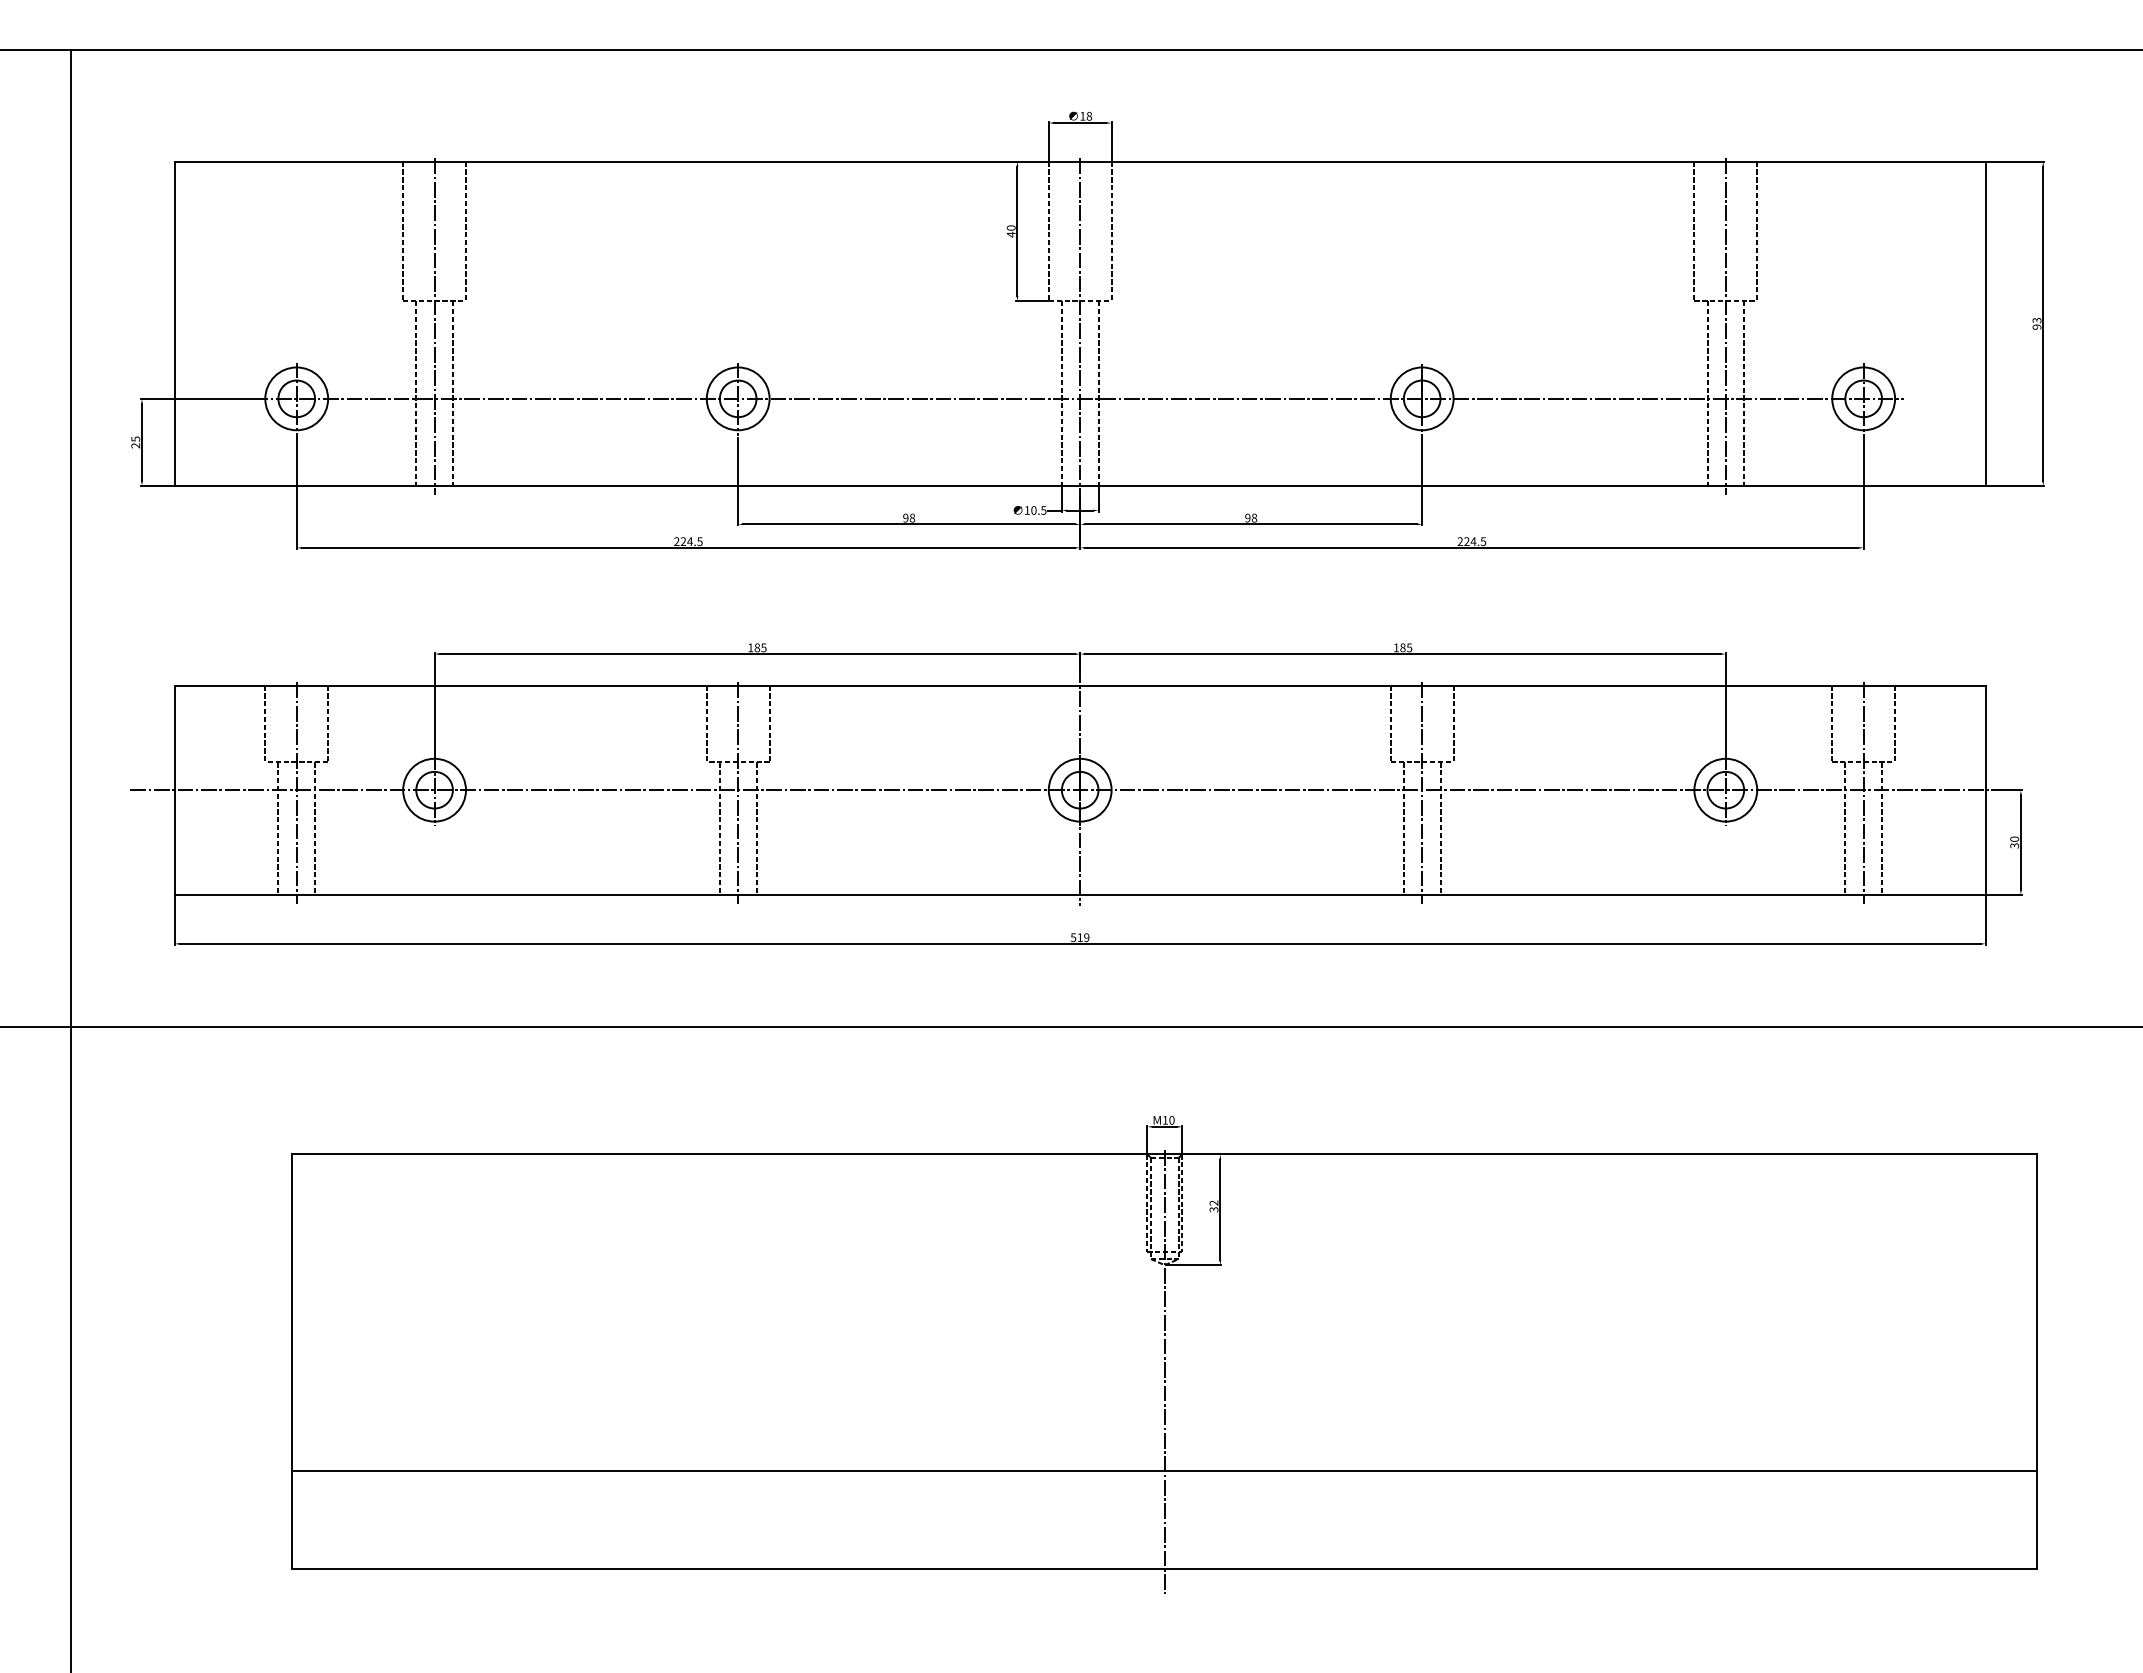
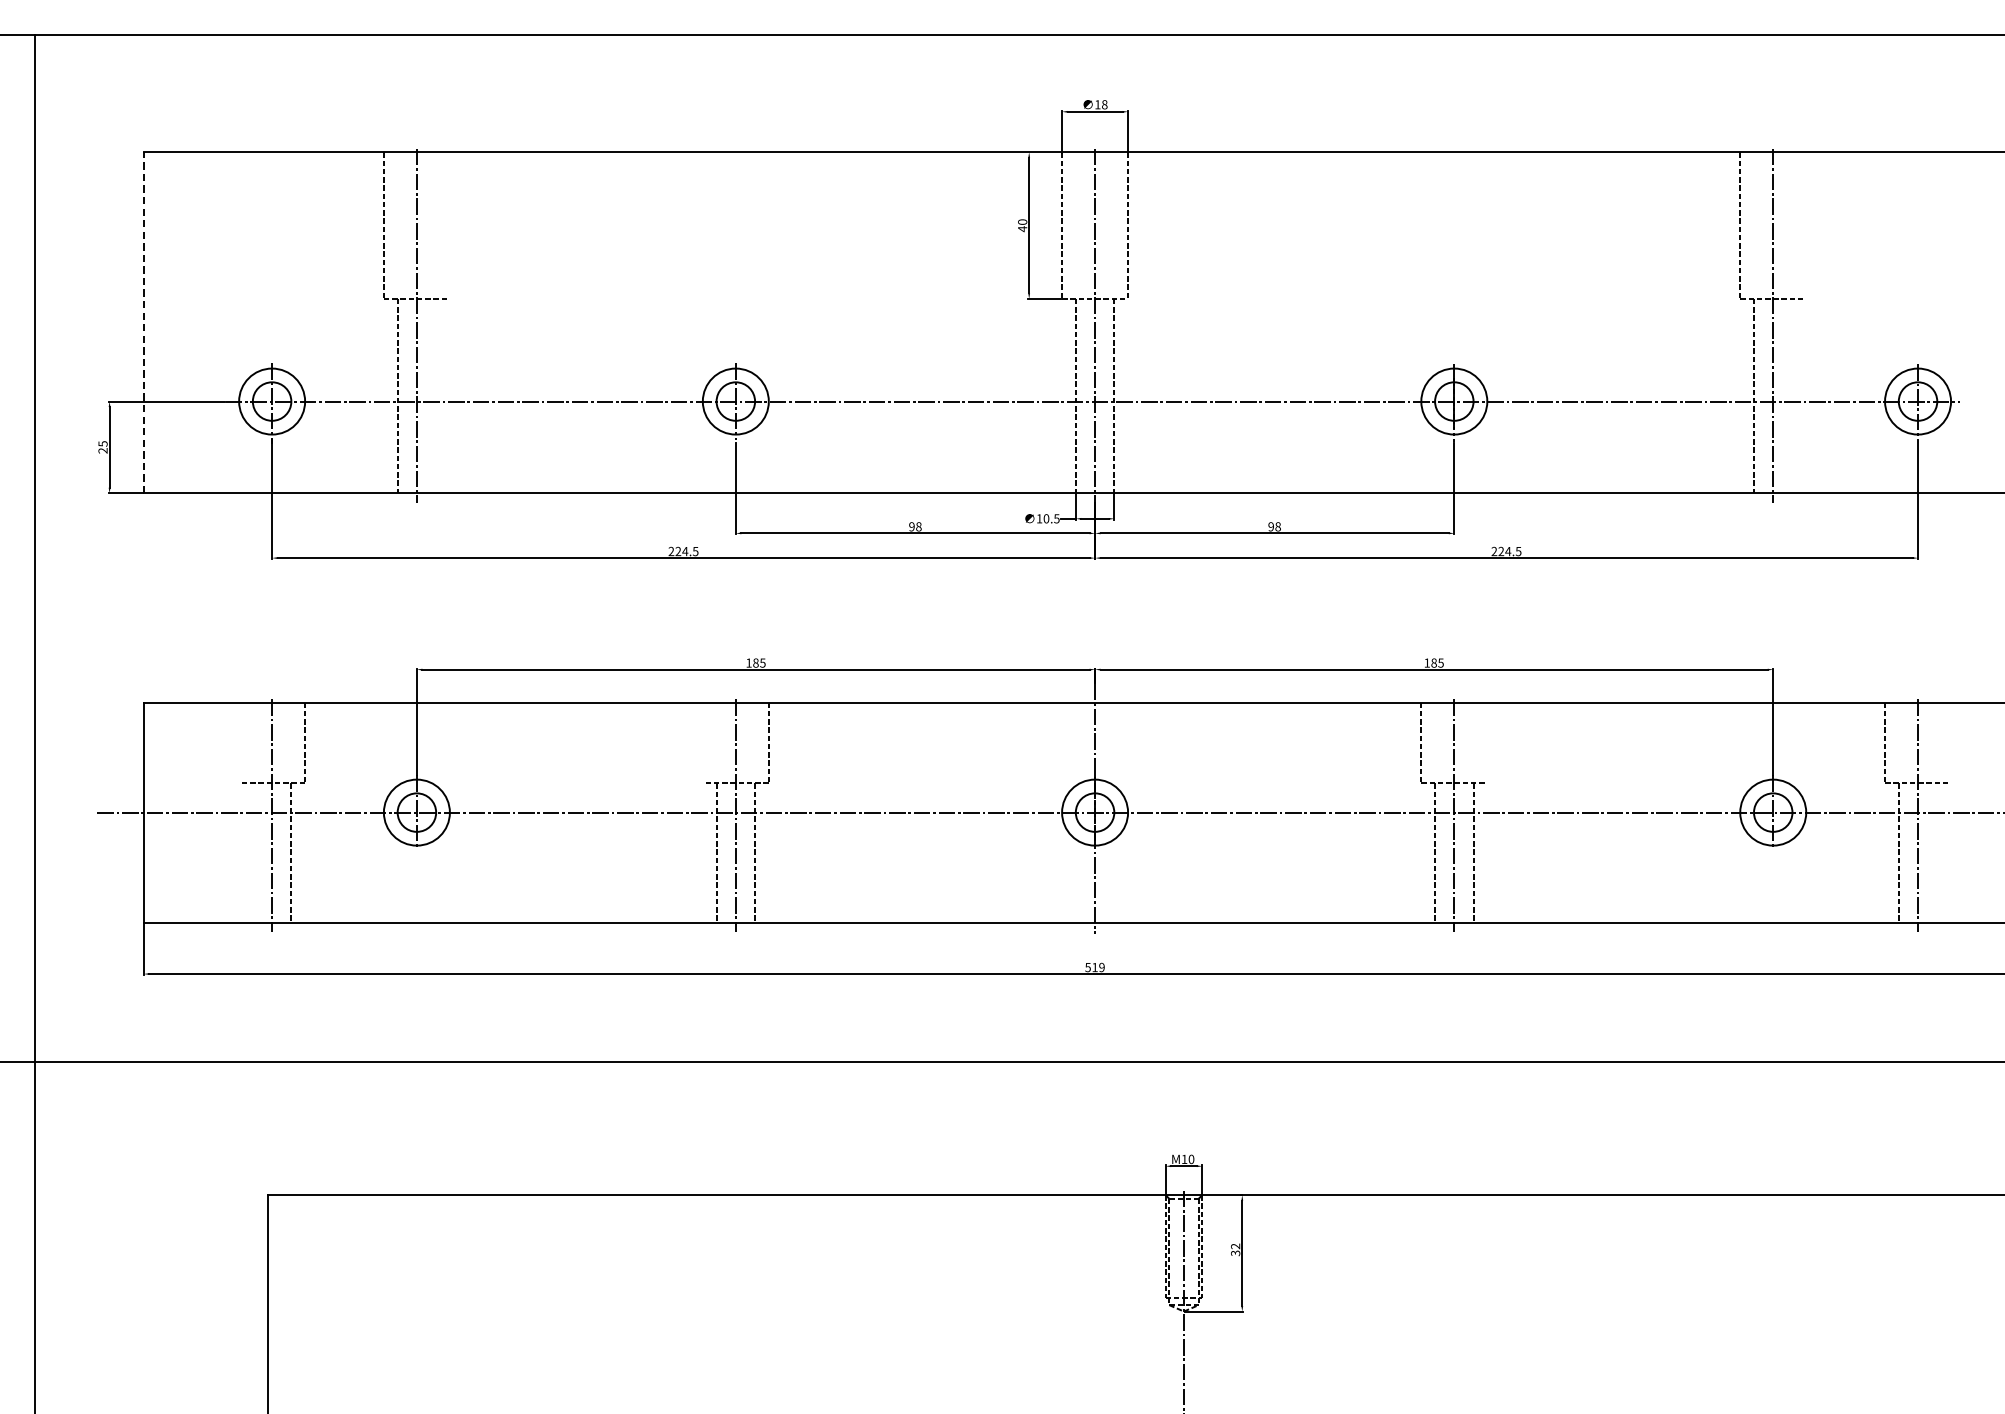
line: (465, 231) -> (449, 225), removed
line: (1757, 231) -> (1806, 225), removed
line: (174, 323) -> (143, 322), solid -> dashed
line: (452, 393) -> (435, 395), removed
line: (1744, 393) -> (1792, 395), removed
line: (265, 723) -> (239, 742), removed
line: (706, 723) -> (702, 742), removed
line: (1453, 723) -> (1487, 742), removed
line: (1895, 723) -> (1951, 742), removed
line: (278, 828) -> (252, 852), removed
line: (1881, 828) -> (1936, 852), removed

